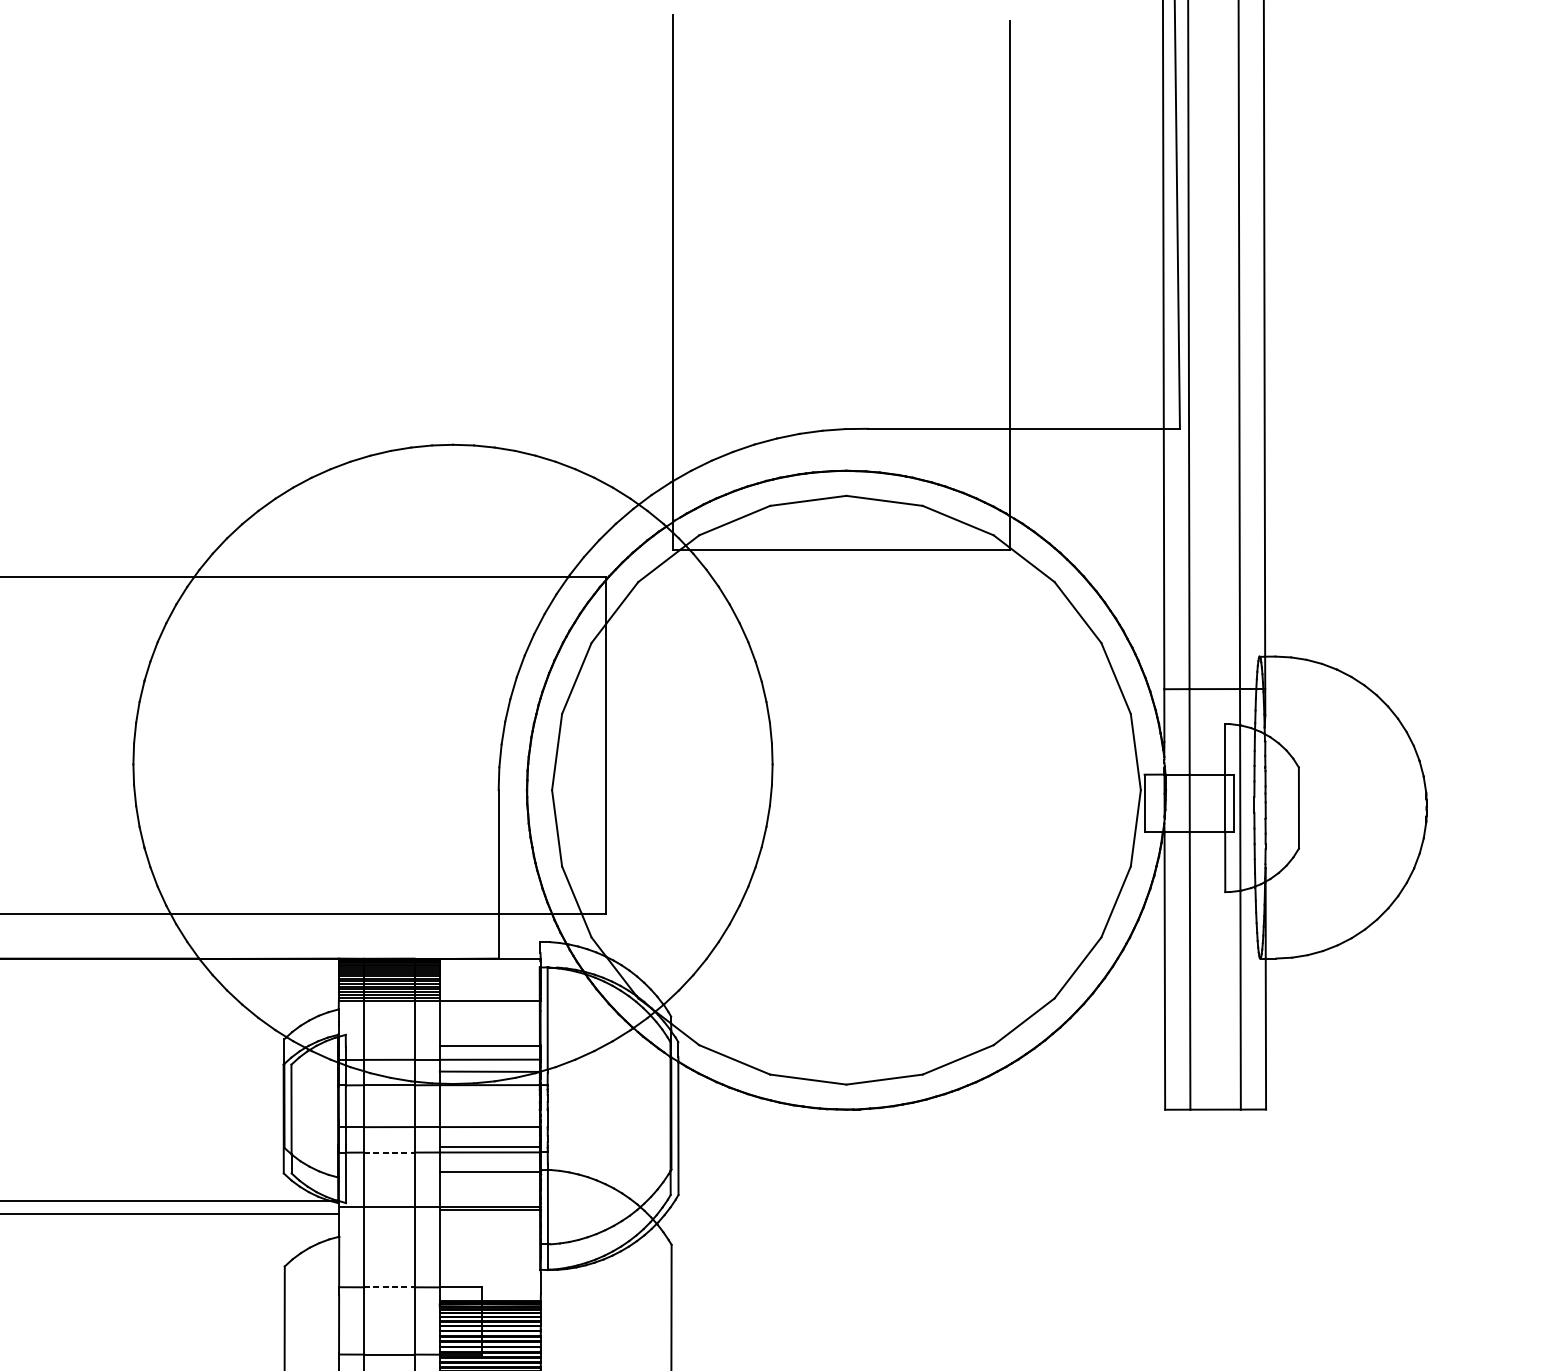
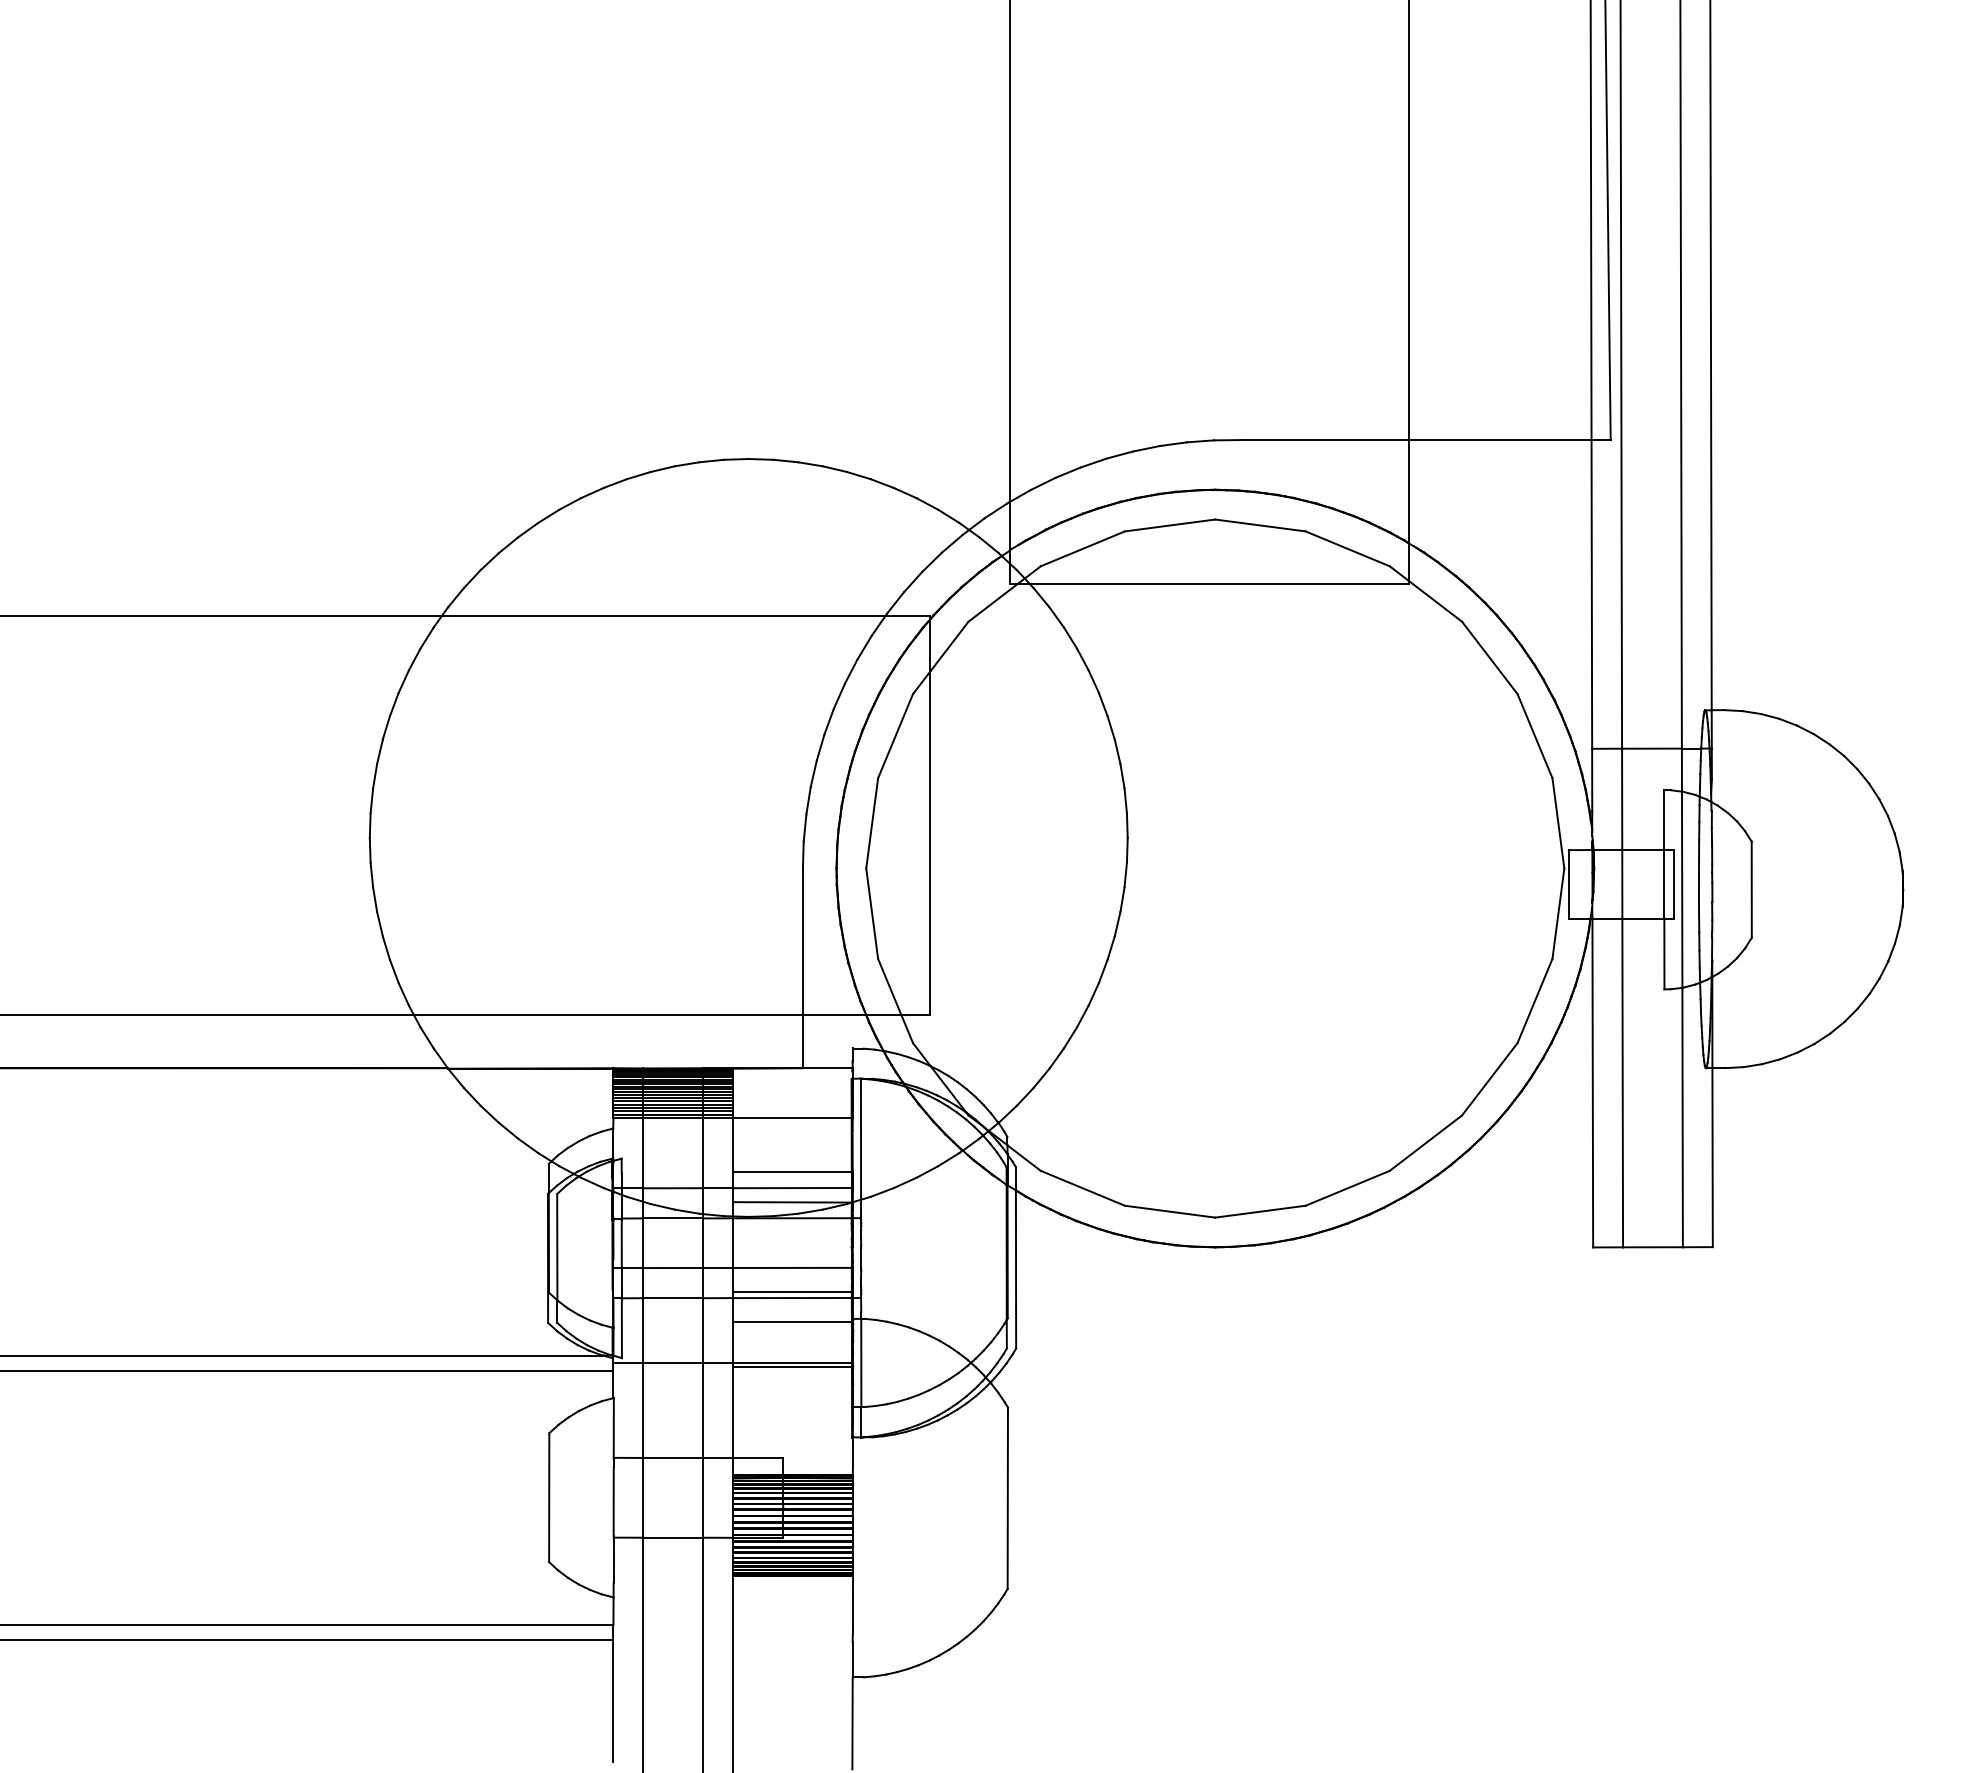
line: (389, 1152) -> (673, 1298), dashed -> solid
line: (389, 1286) -> (673, 1457), dashed -> solid

